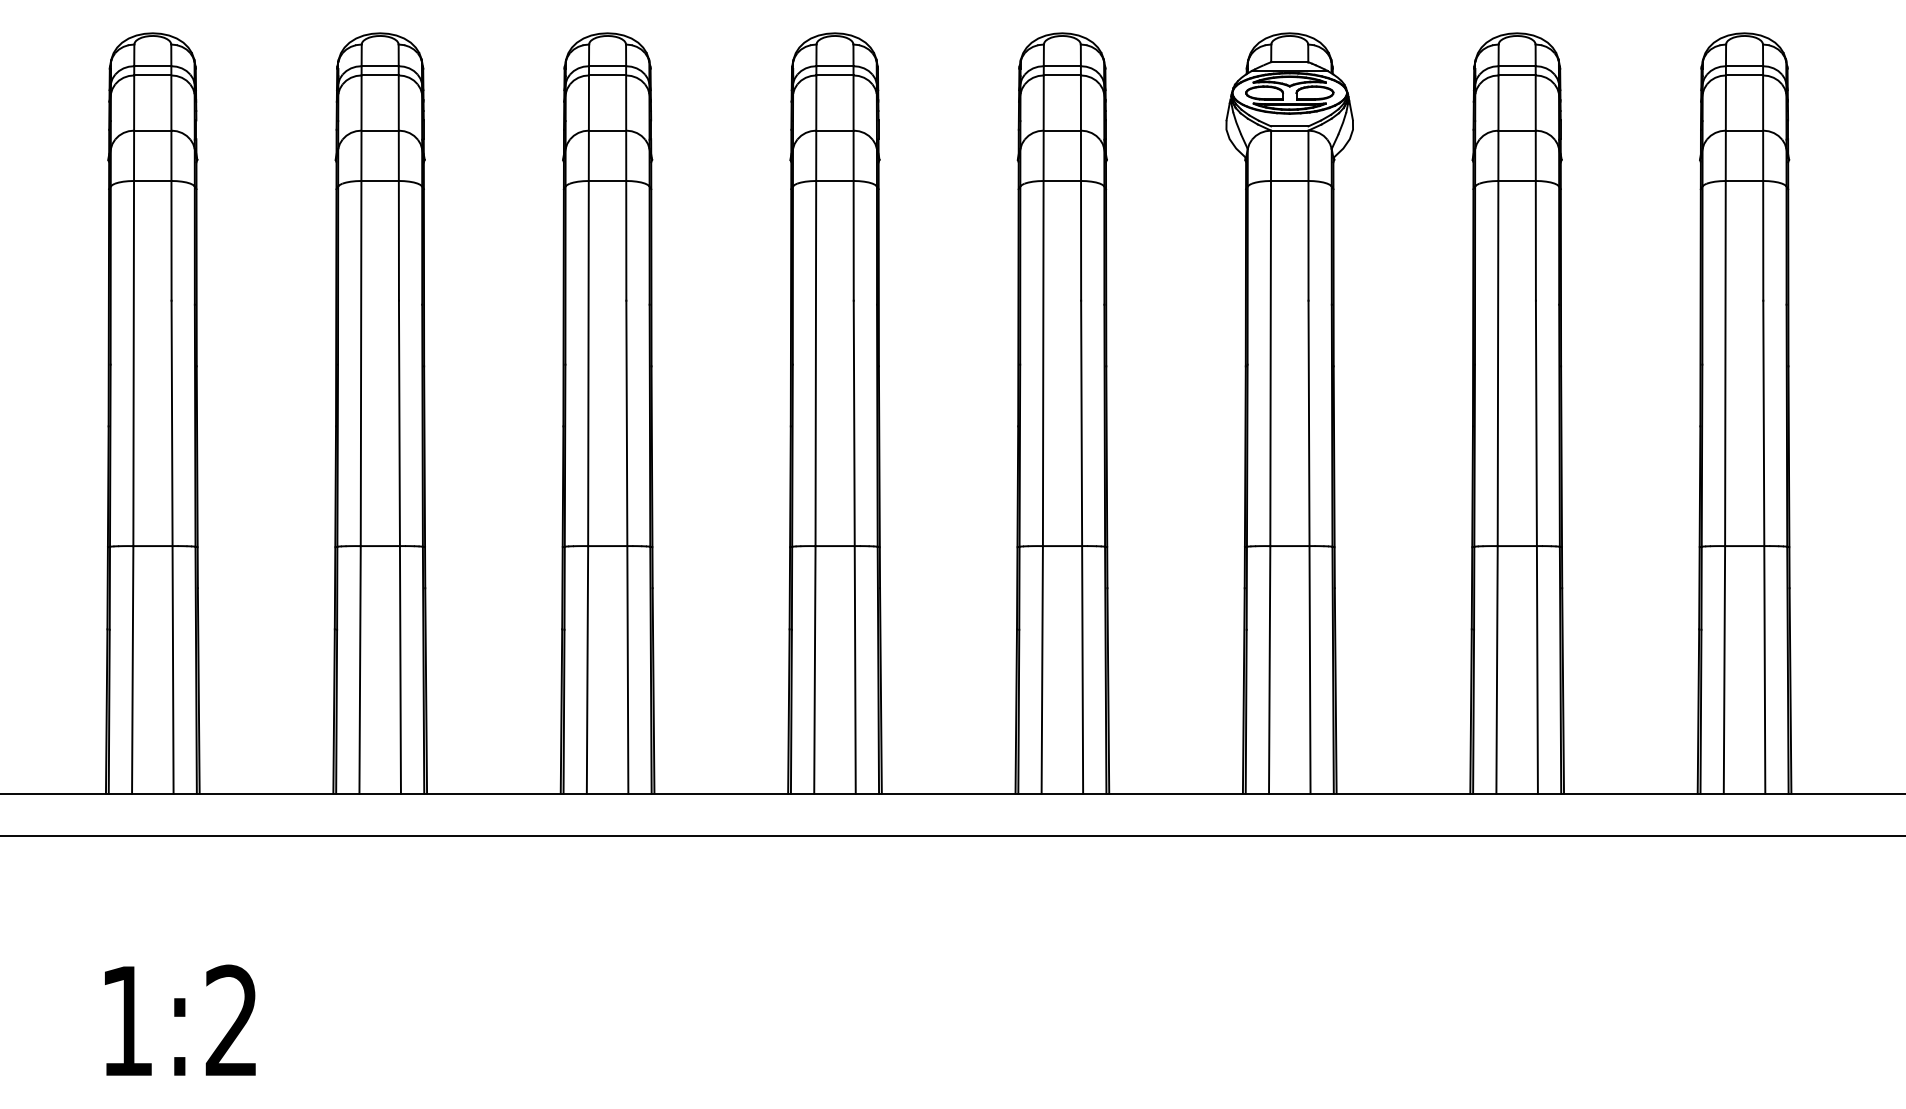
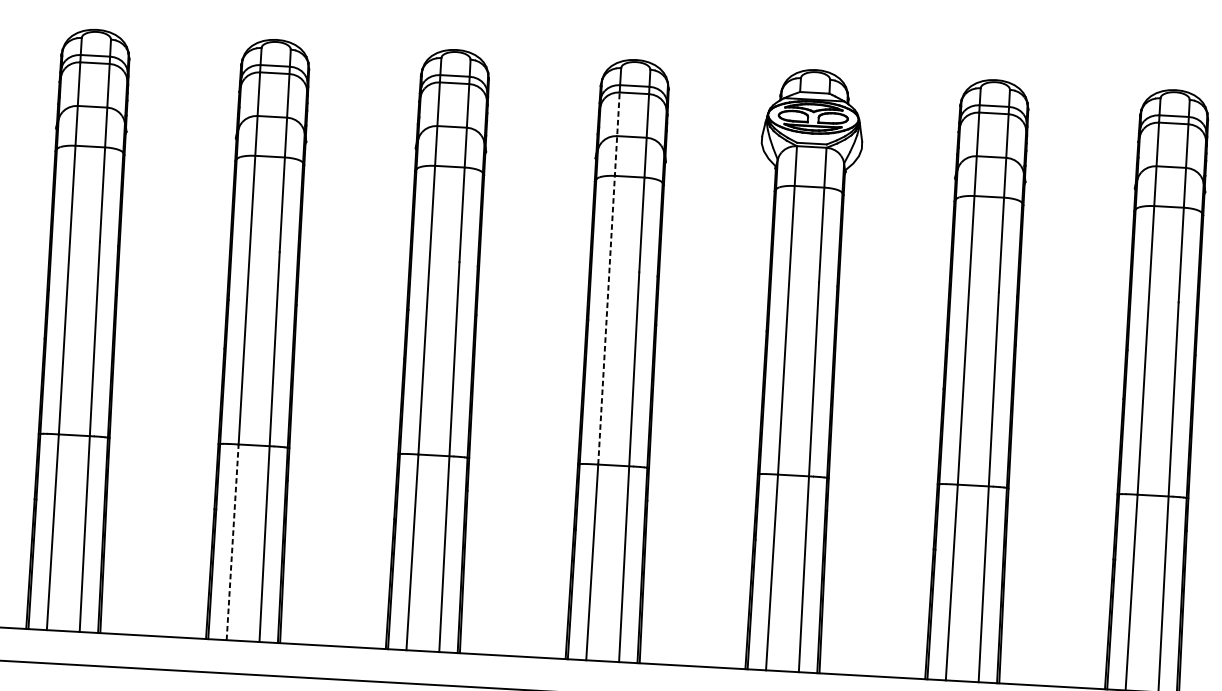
line: (1043, 310) -> (609, 278), solid -> dashed
line: (587, 669) -> (232, 542), solid -> dashed

